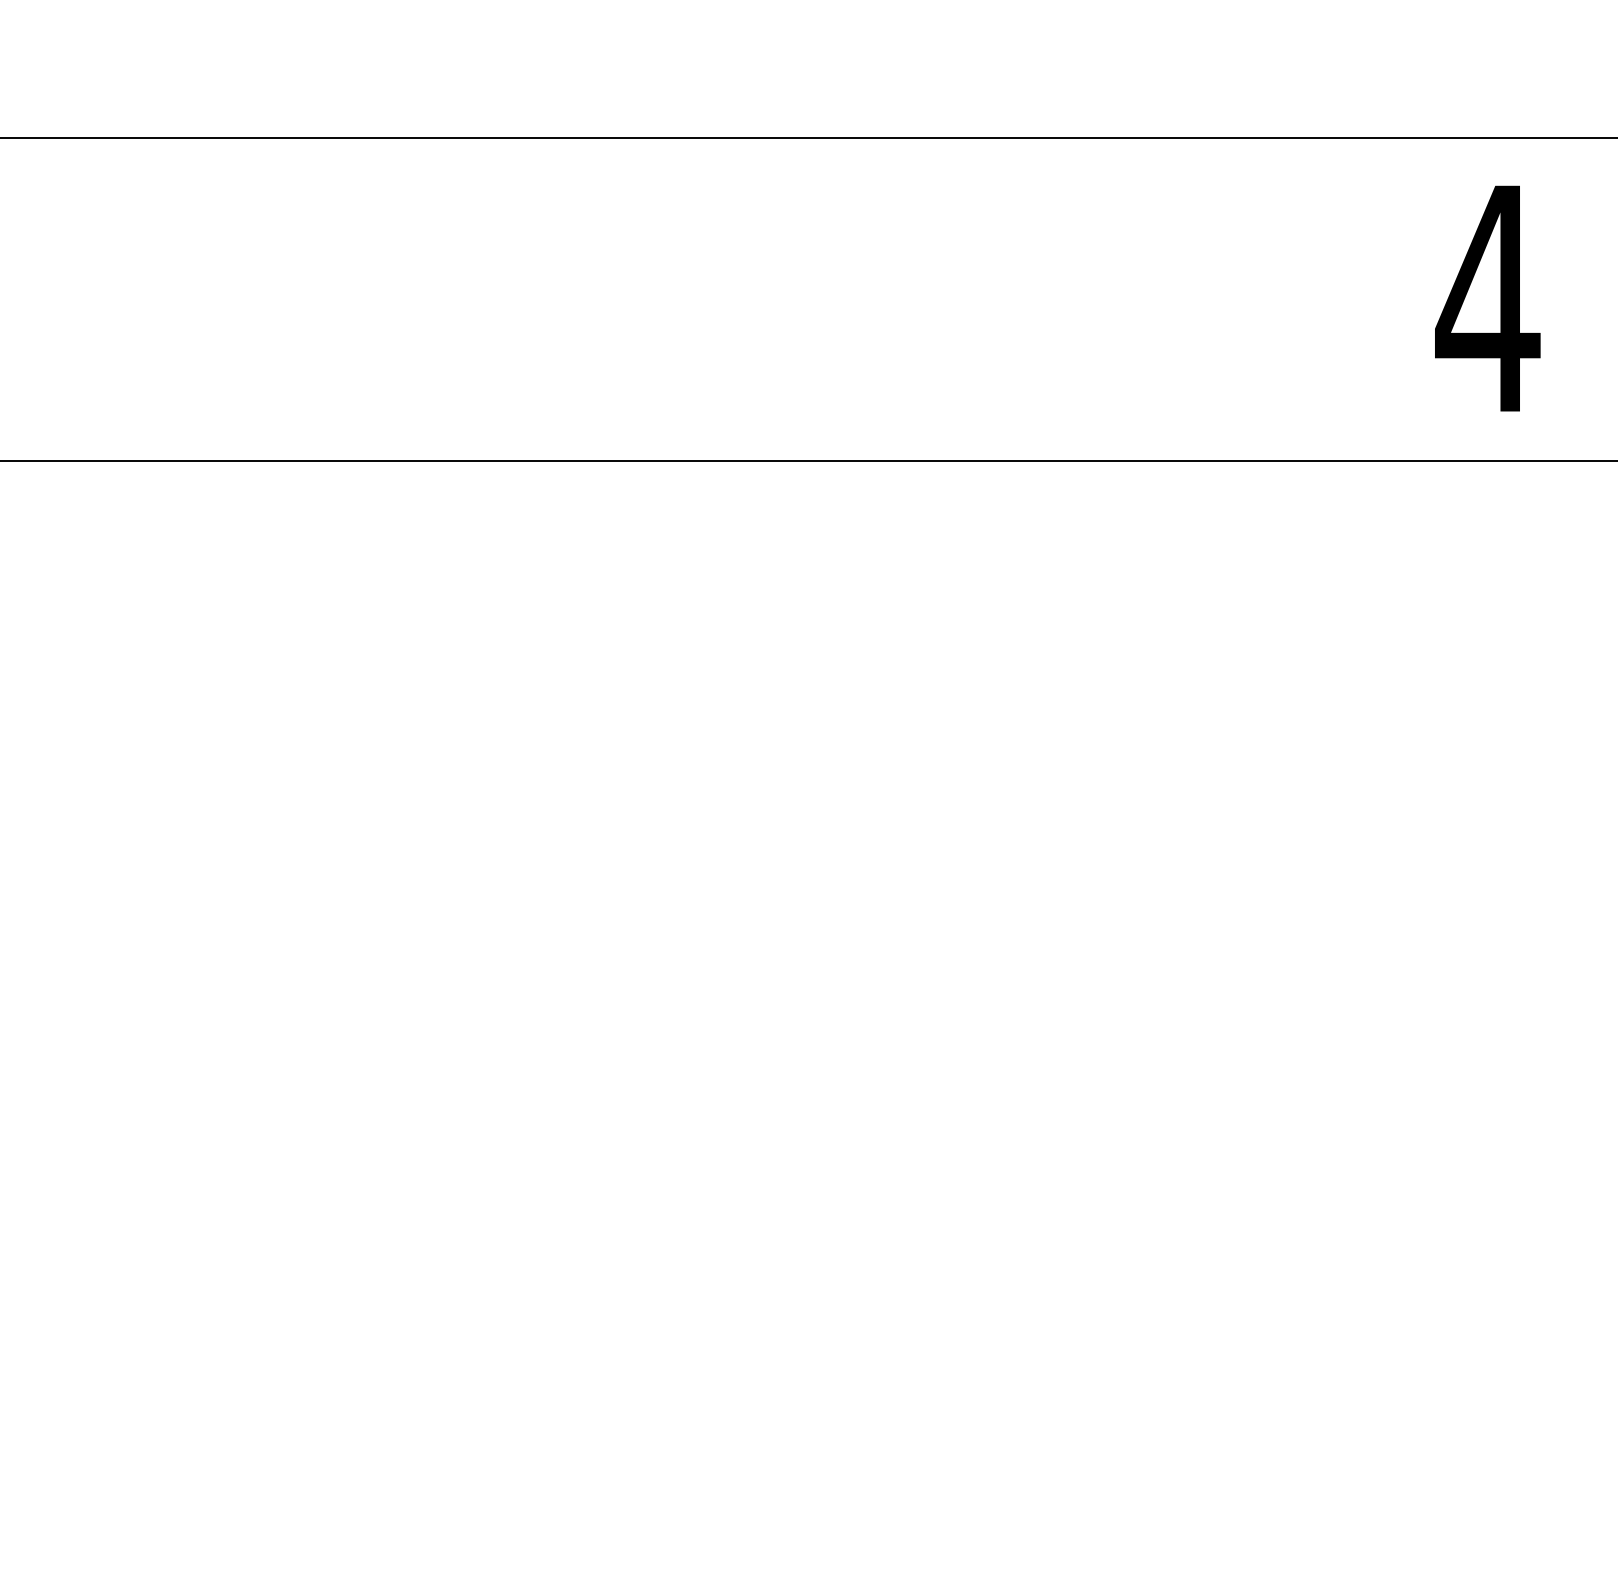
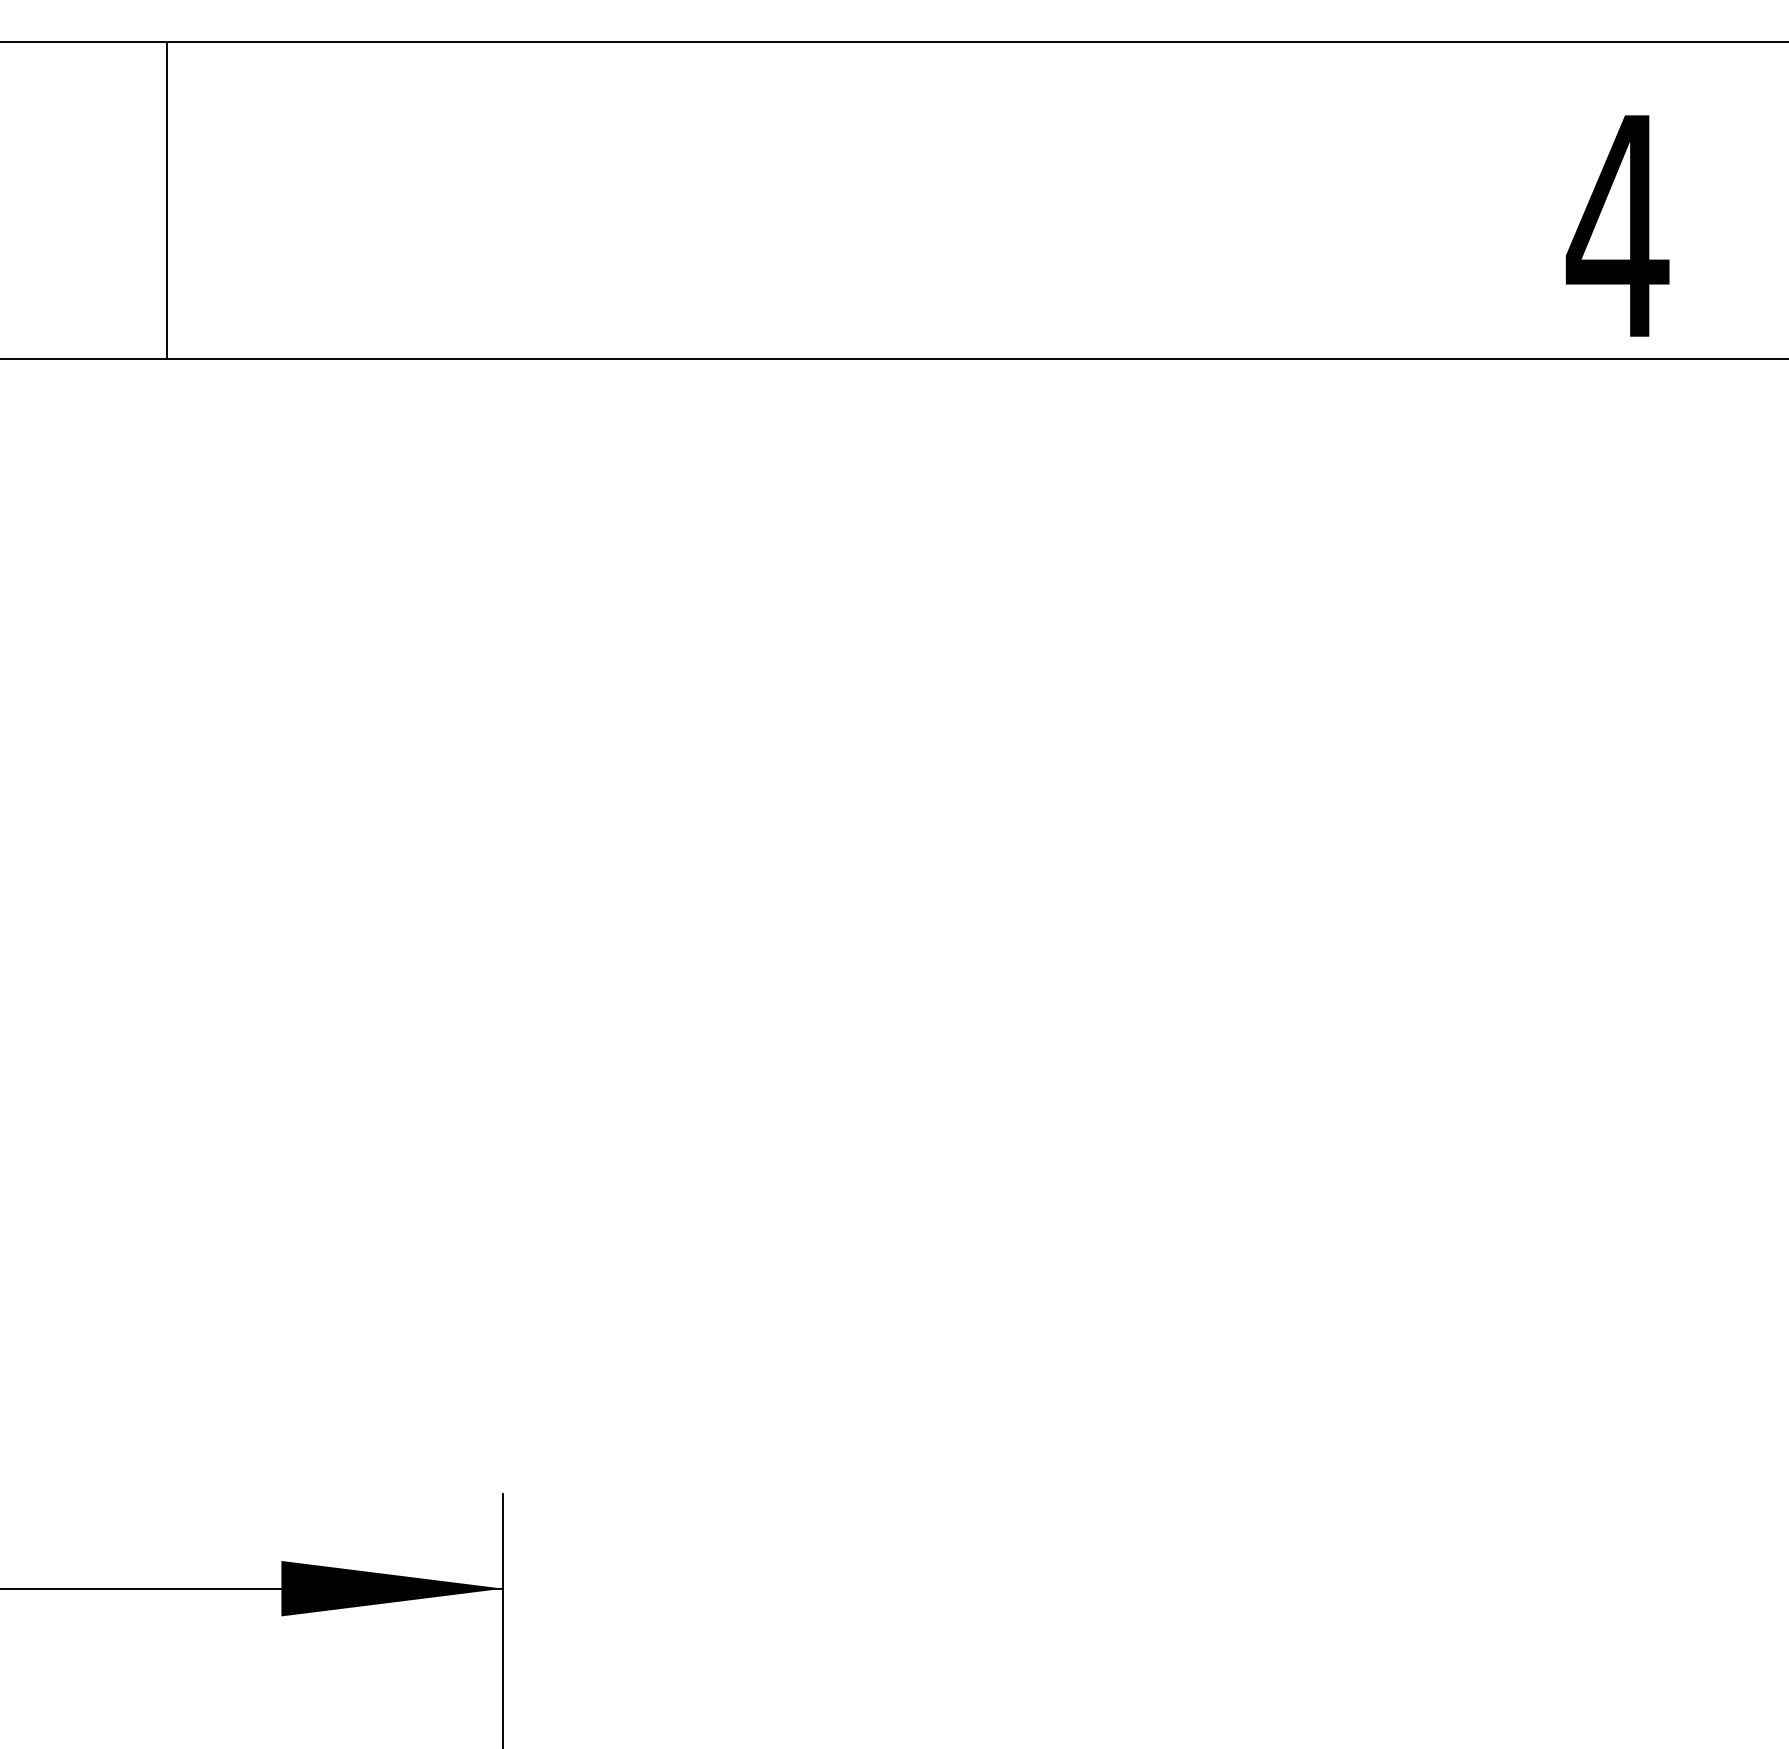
text: (1487, 298) -> (1617, 225), moved

